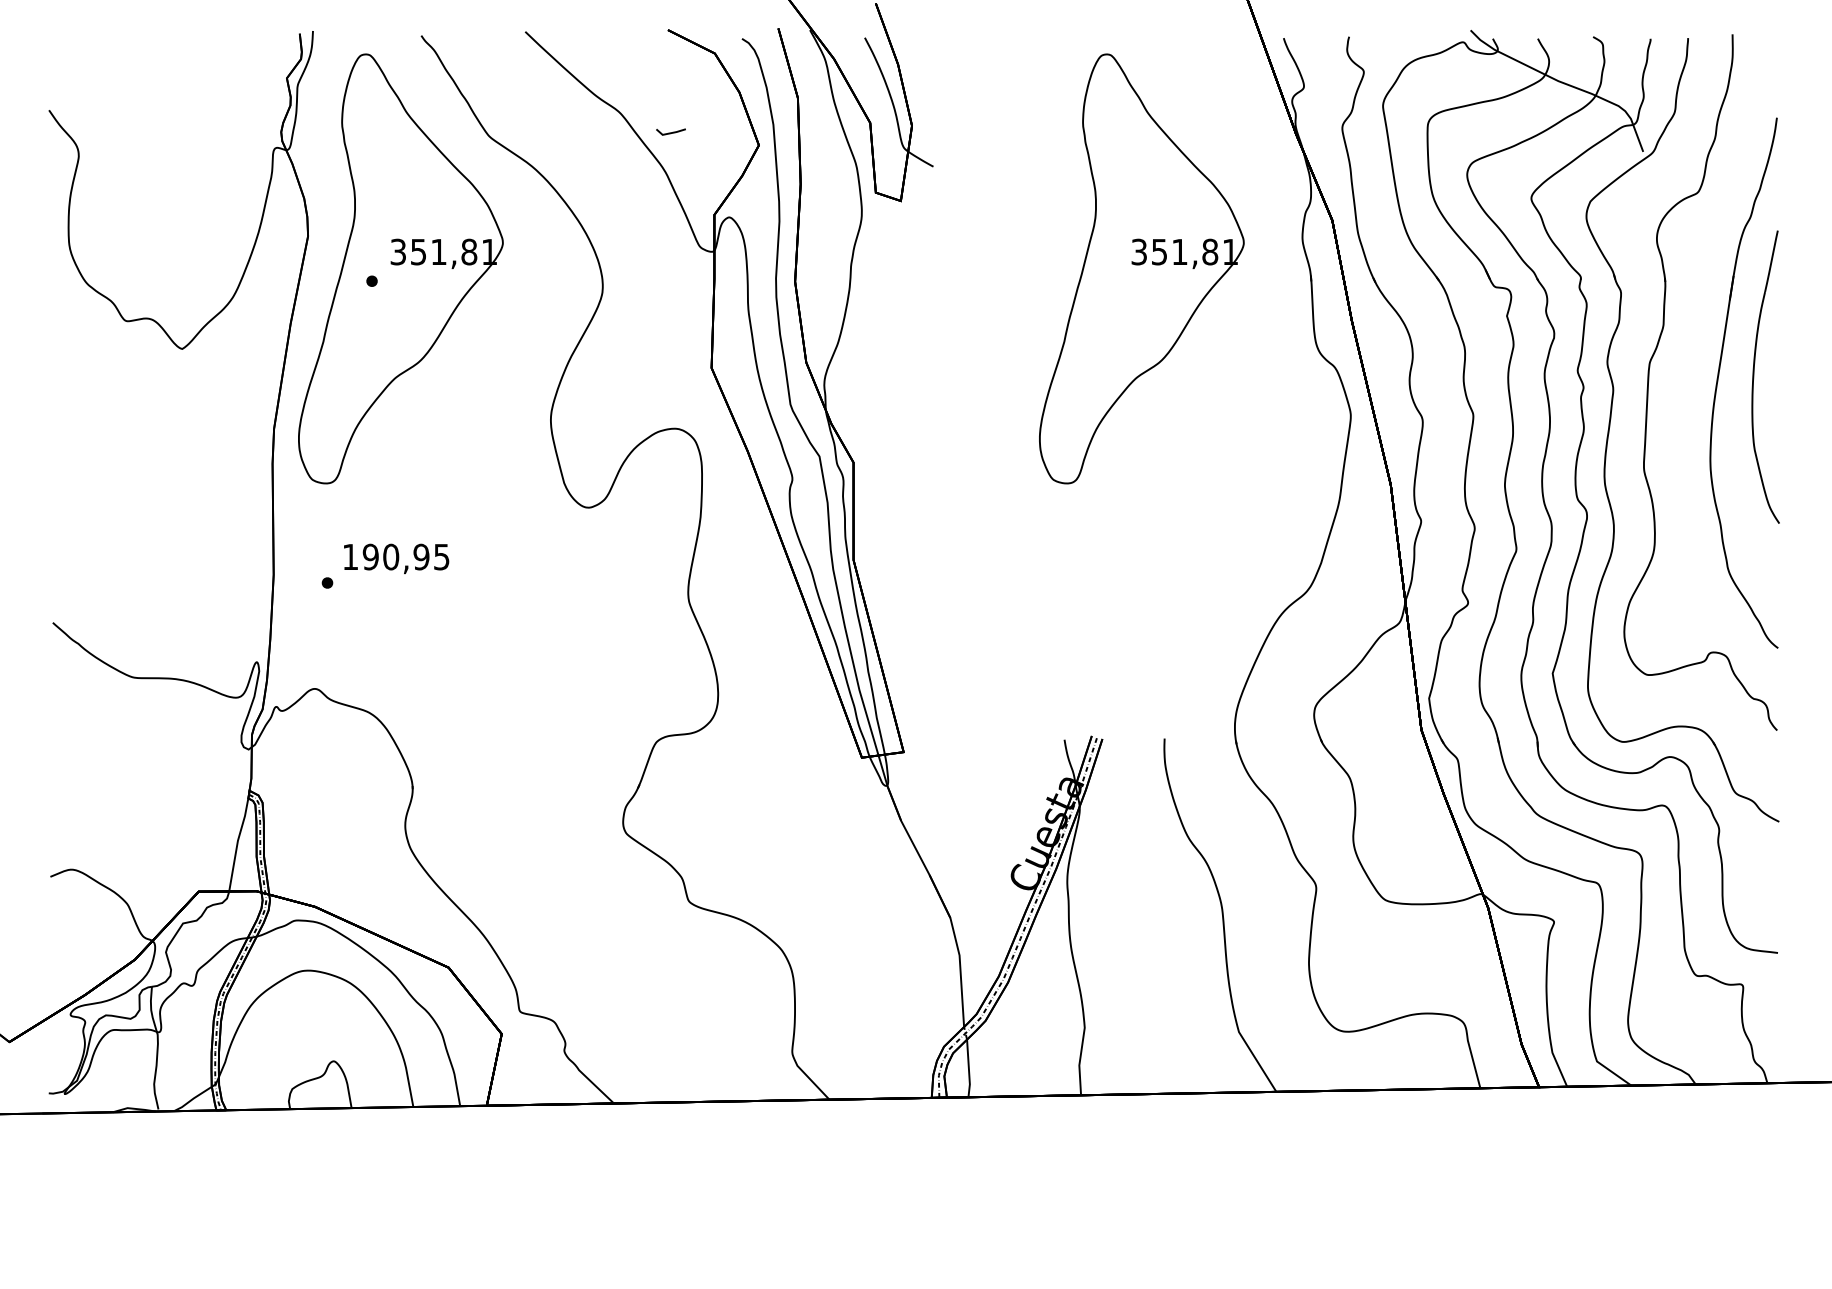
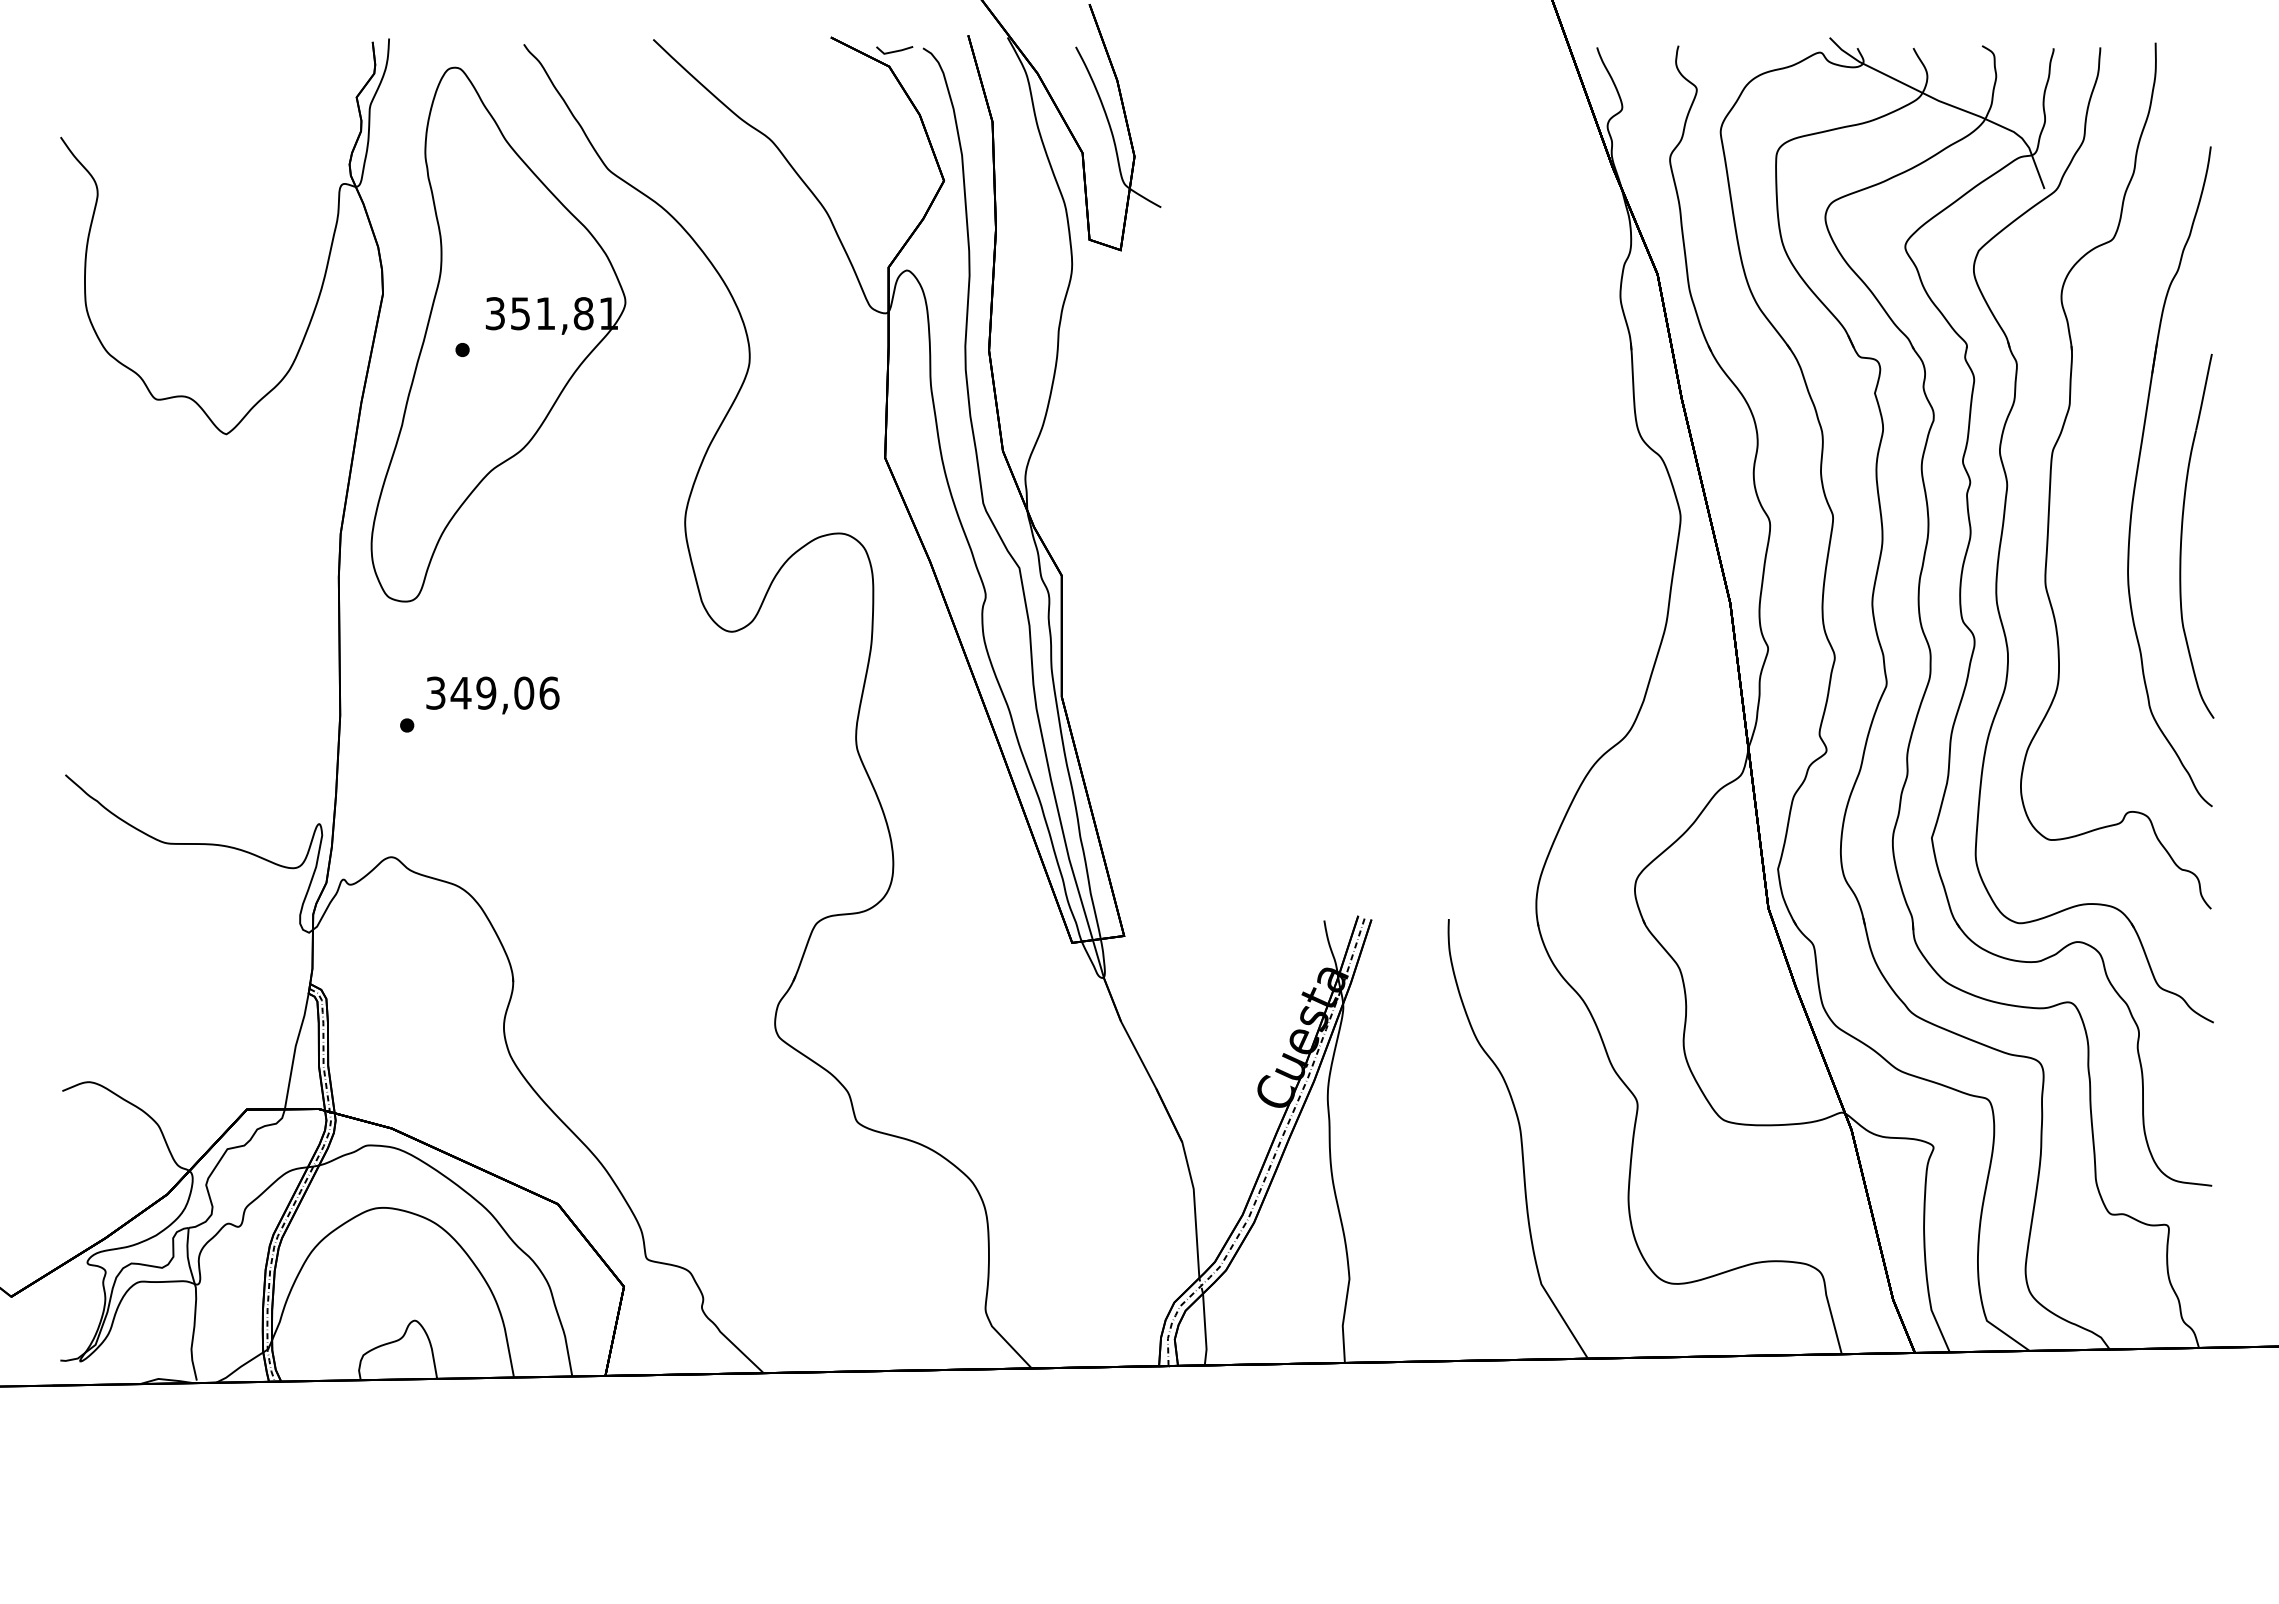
line: (670, 132) -> (894, 50), moved
part: (1141, 268) -> (1420, 334), removed
part: (1754, 376) -> (2182, 535), moved
text: (396, 556) -> (492, 692), 190,95 -> 349,06

